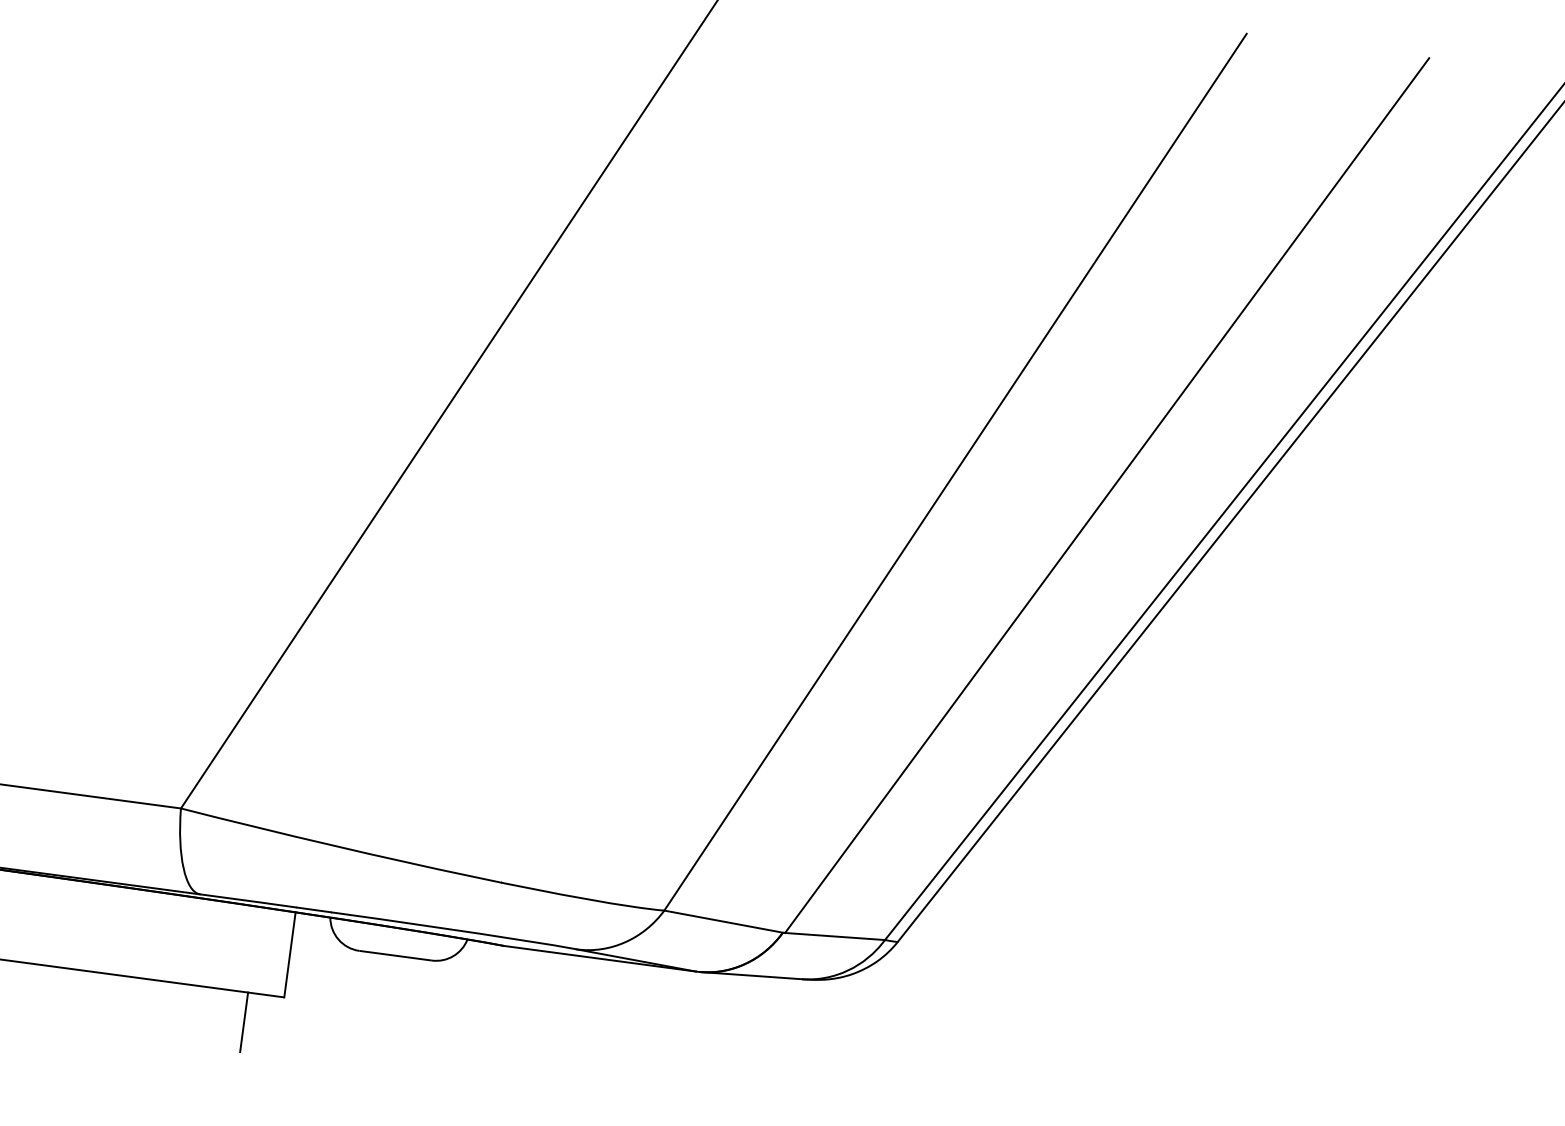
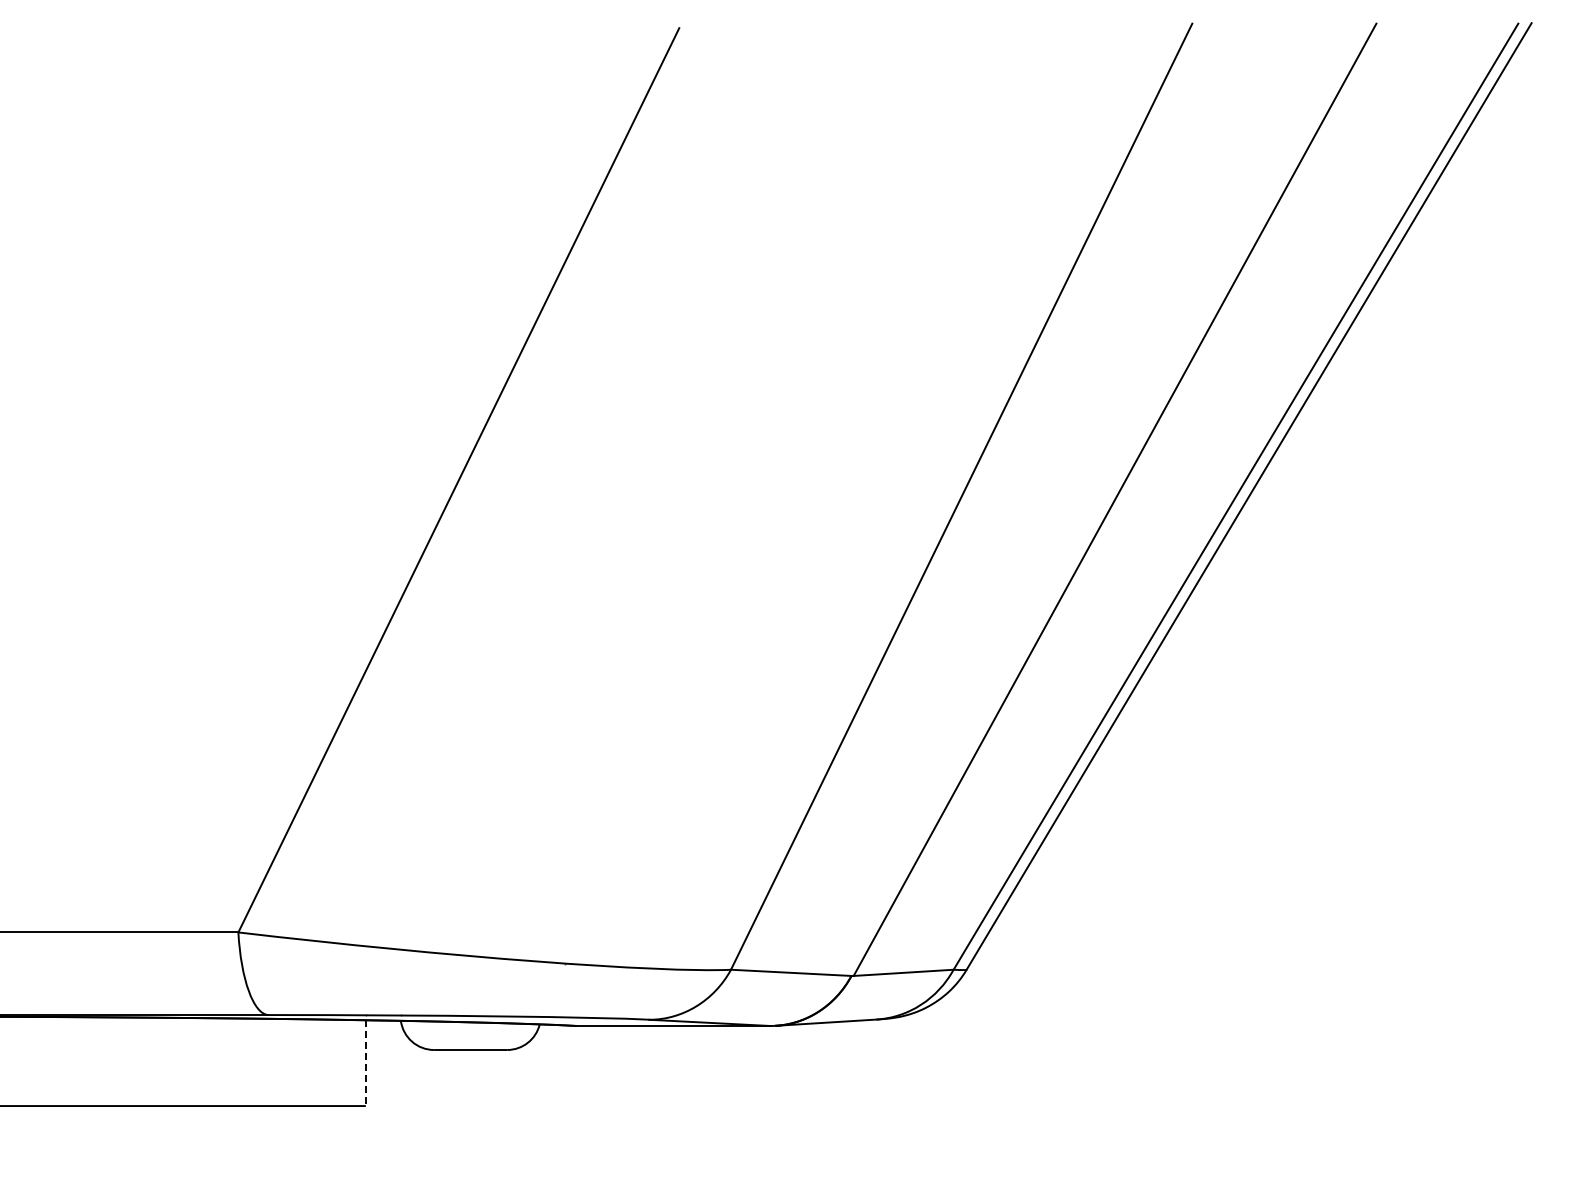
line: (289, 955) -> (365, 1063), solid -> dashed
line: (244, 1022) -> (329, 1136), removed

